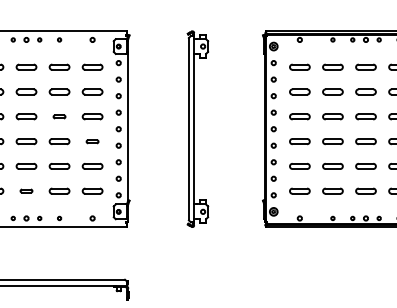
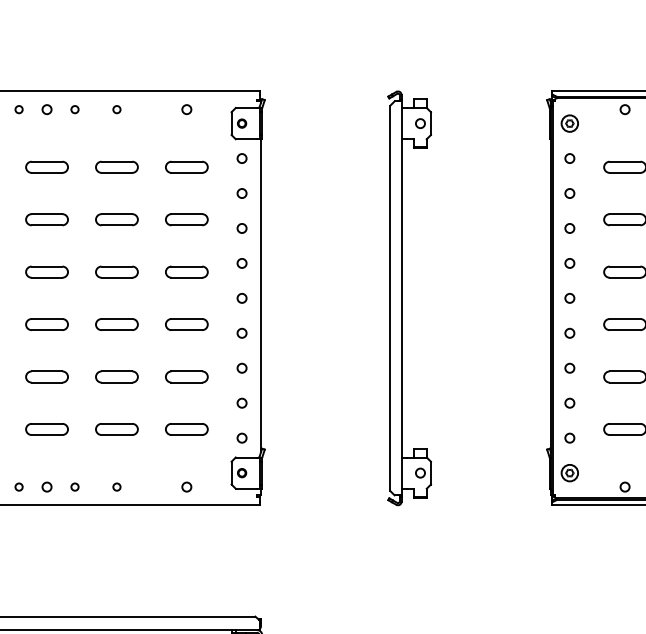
part: (59, 116) -> (116, 271), size x1.67
part: (92, 141) -> (186, 324), size x1.67
part: (26, 190) -> (47, 427), size x1.67

